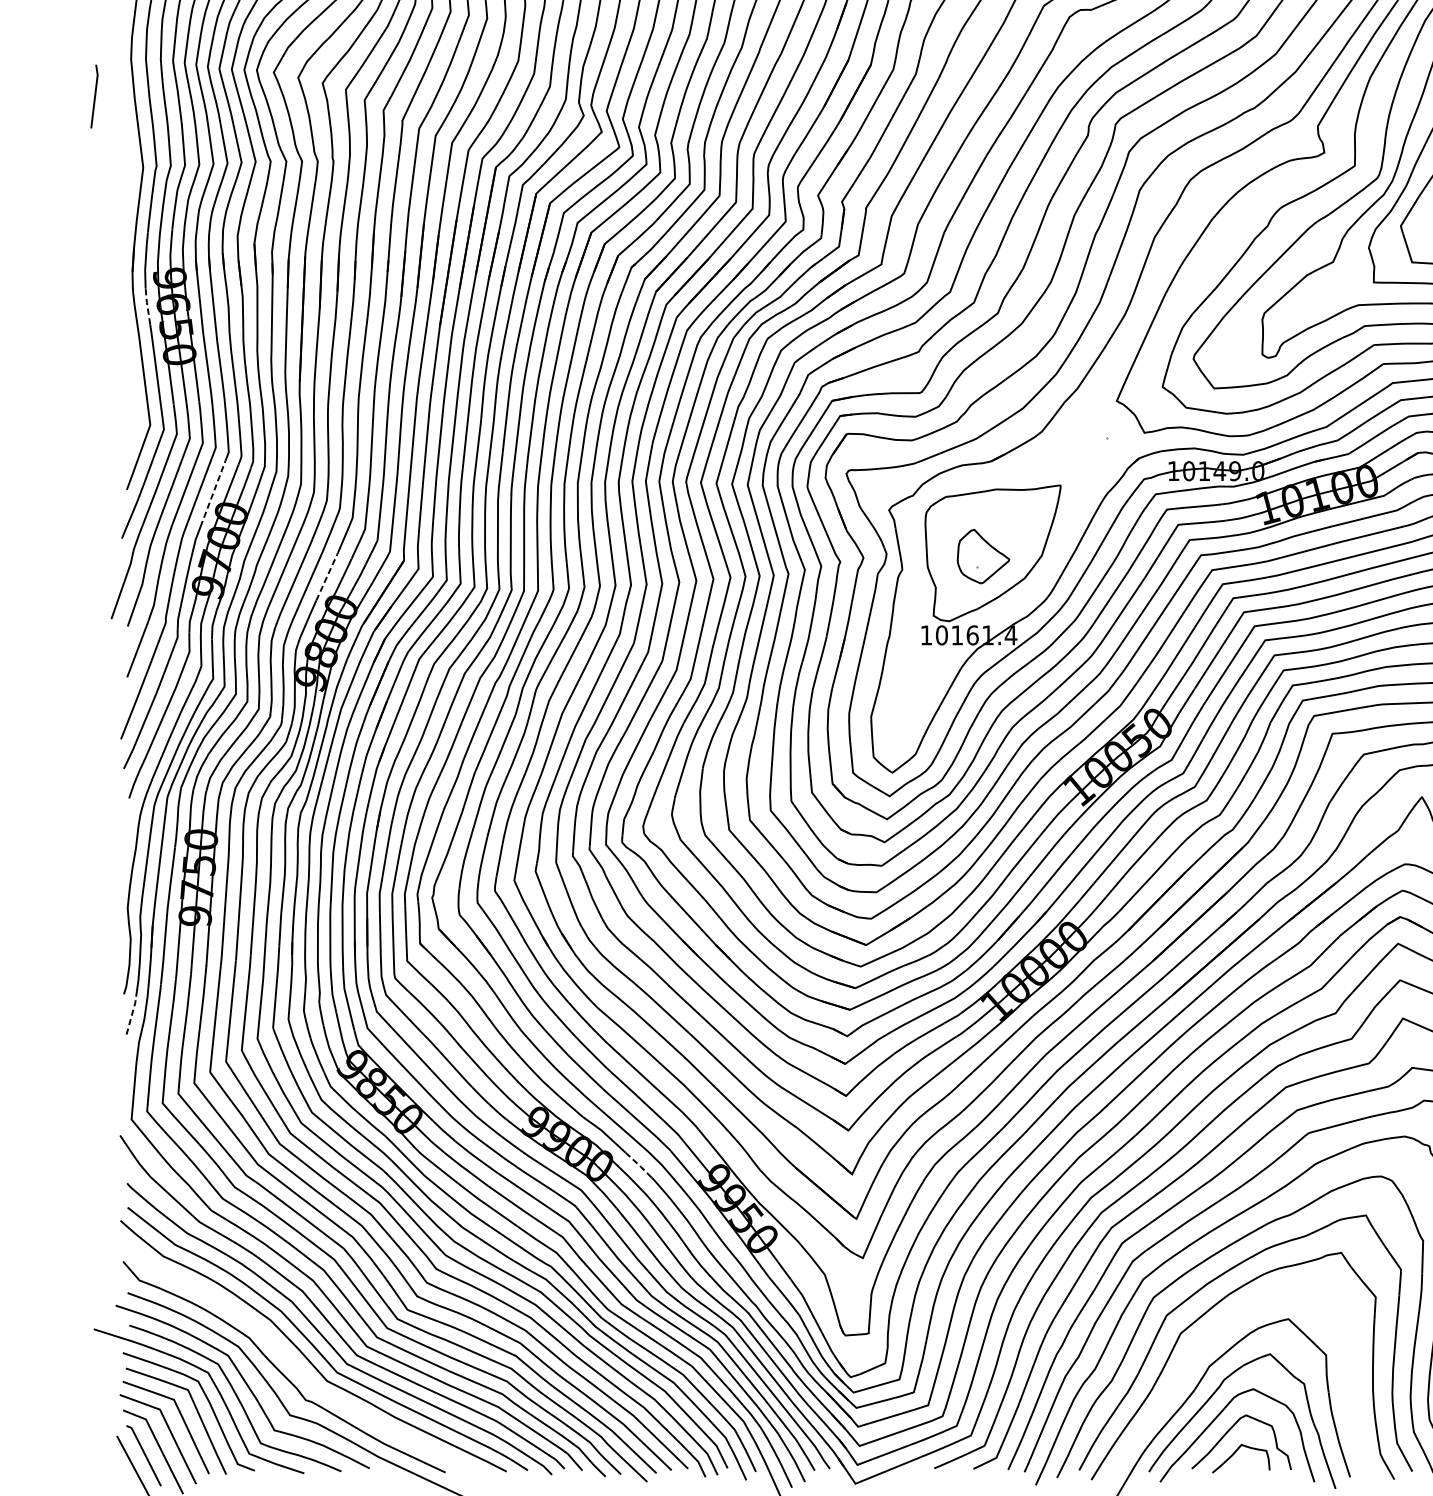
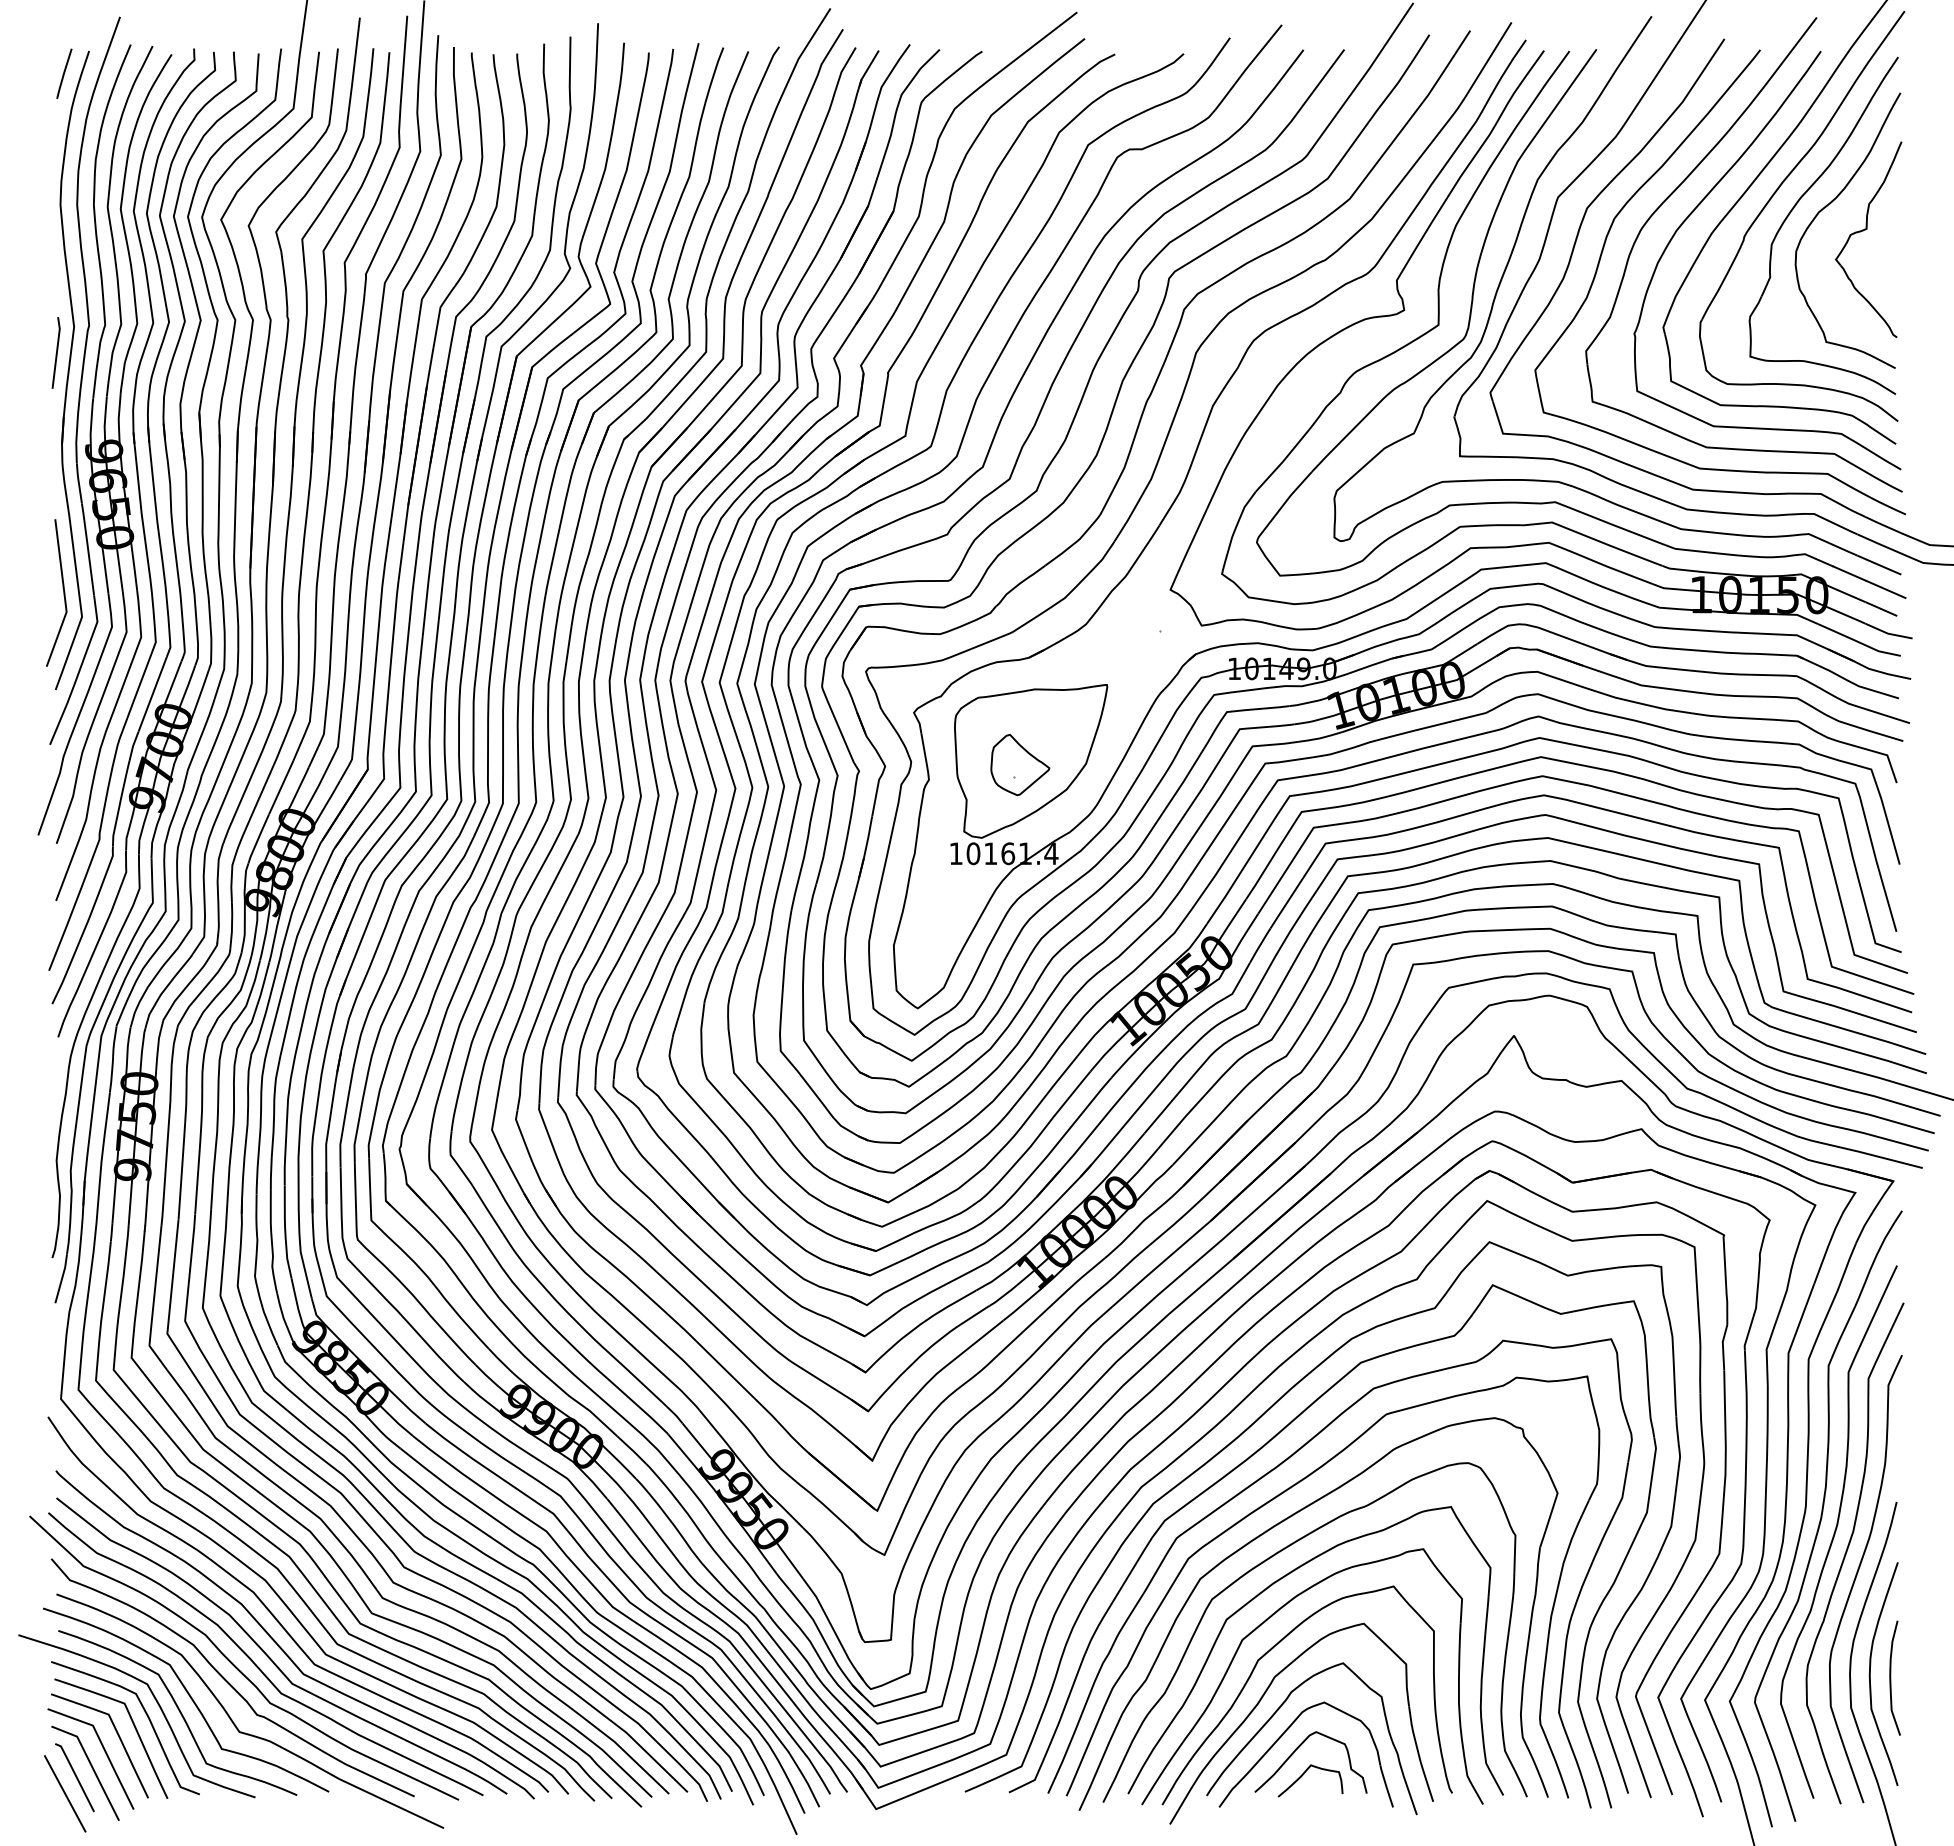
line: (94, 96) -> (56, 352), moved
line: (147, 305) -> (78, 482), dashed -> solid
line: (133, 403) -> (63, 592), added
line: (213, 493) -> (153, 693), dashed -> solid
line: (327, 575) -> (281, 786), dashed -> solid
line: (132, 1012) -> (62, 1278), dashed -> solid
line: (639, 1165) -> (632, 1450), dashed -> solid
part: (1206, 1342) -> (1271, 1650), added
curve: (286, 1356) -> (235, 1665), added

